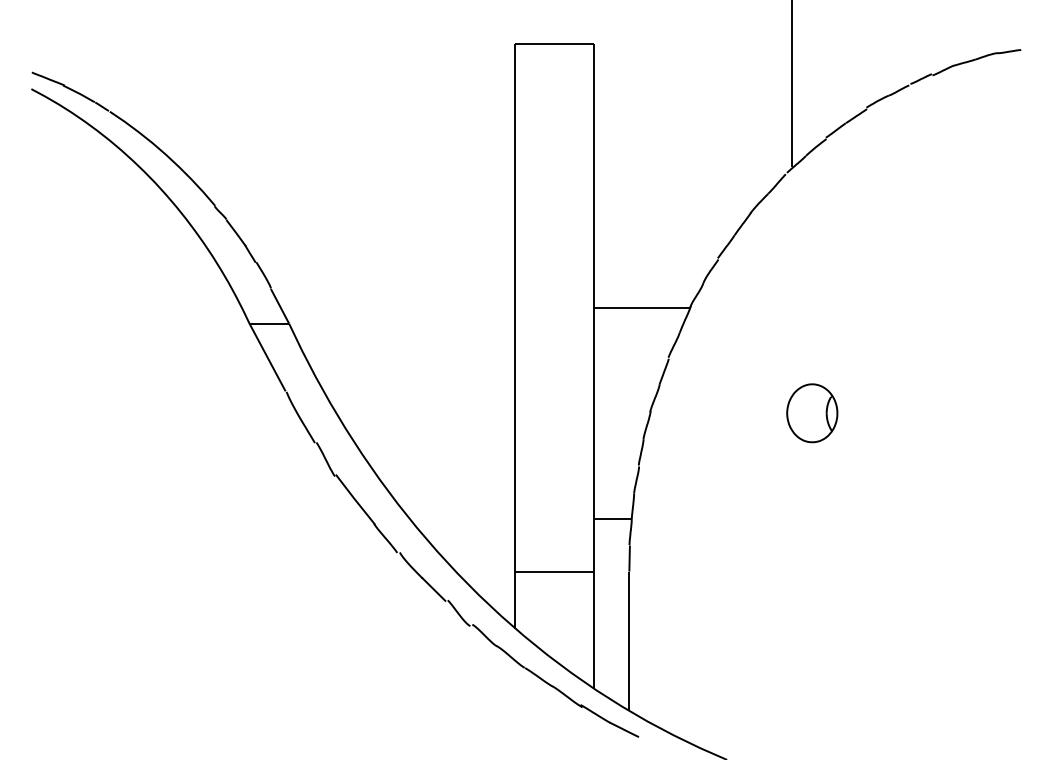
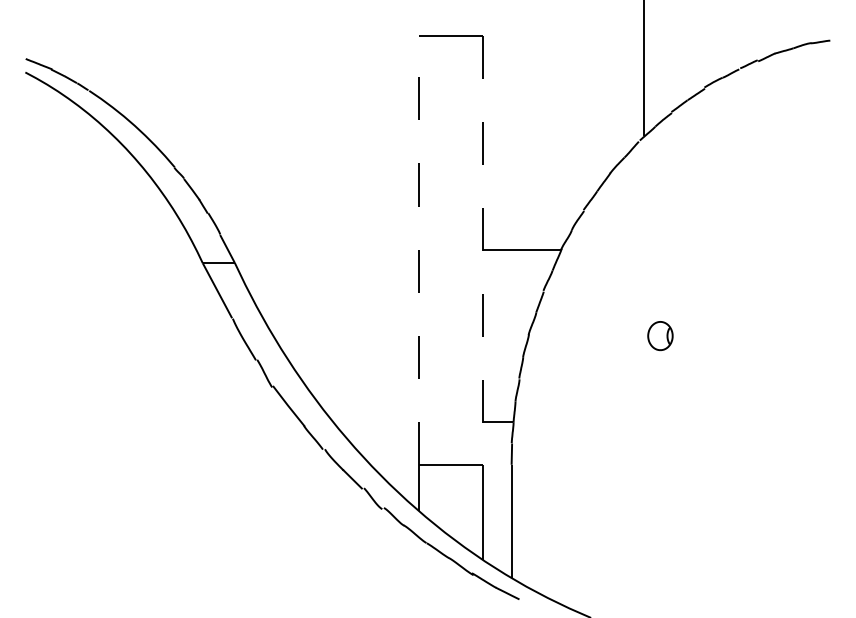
line: (514, 308) -> (418, 250), solid -> dashed
line: (594, 308) -> (483, 250), solid -> dashed
part: (812, 412) -> (660, 335), size x0.6

